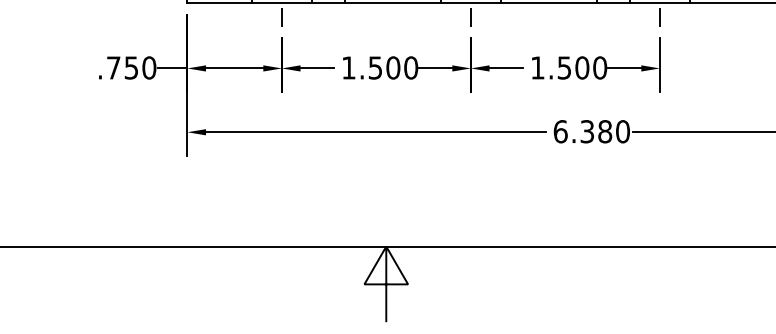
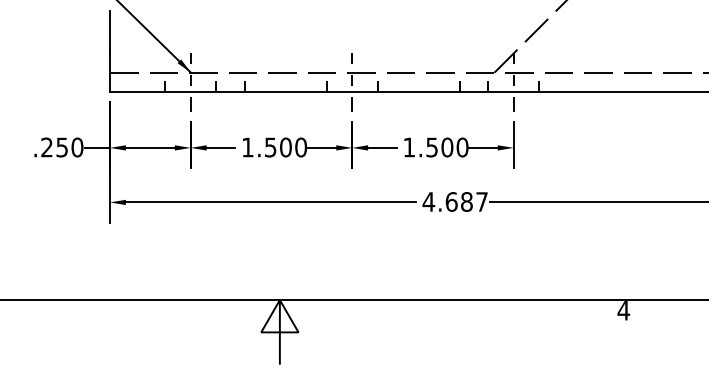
text: (113, 67) -> (46, 147), .750 -> .250
text: (591, 131) -> (455, 201), 6.380 -> 4.687

